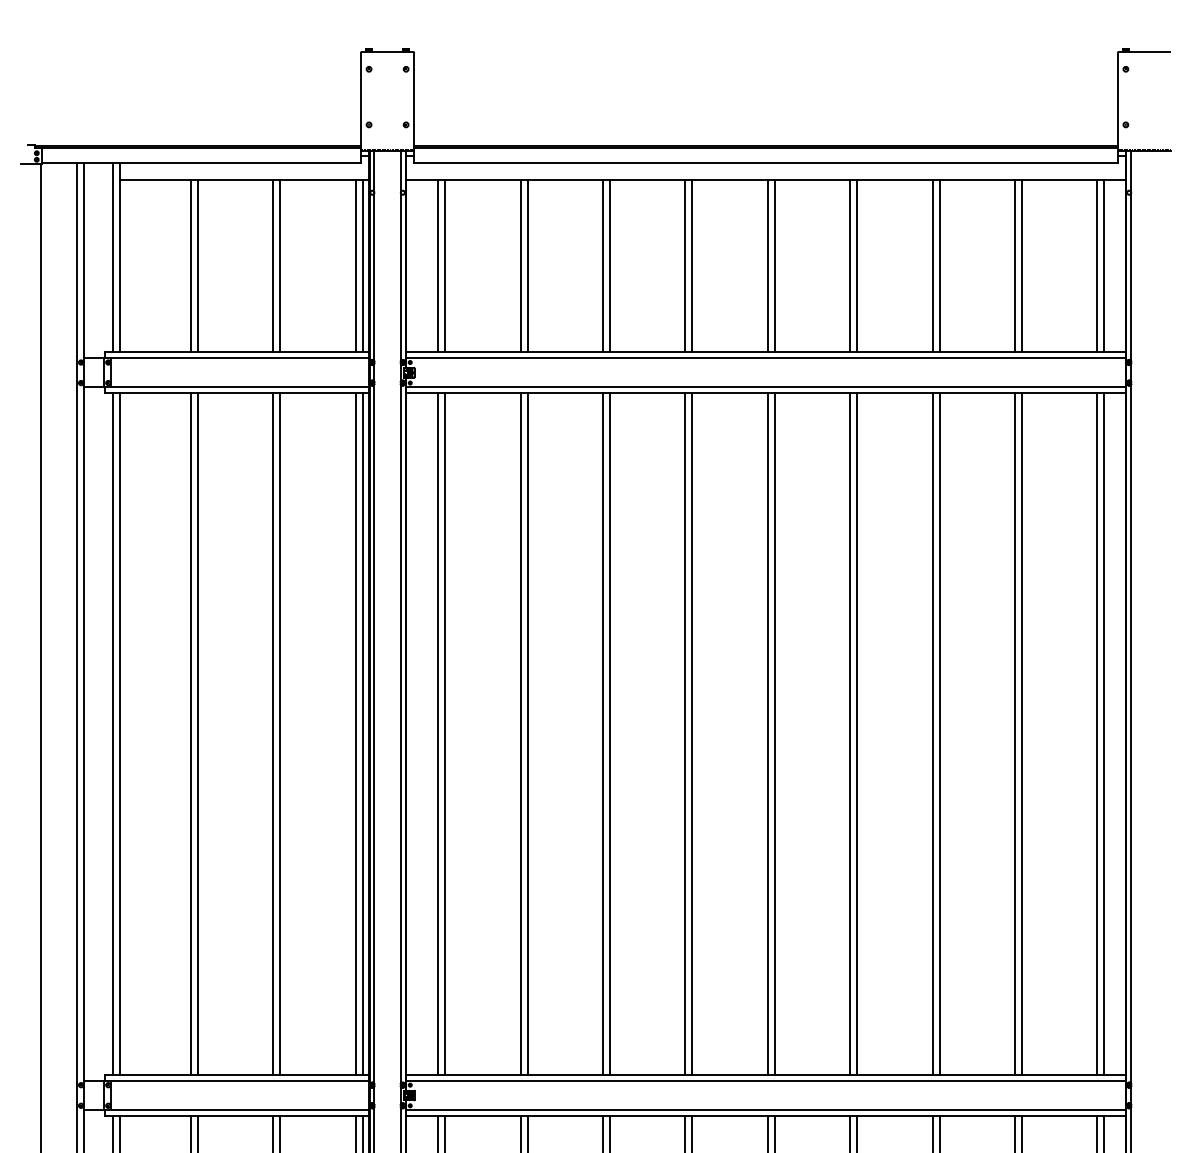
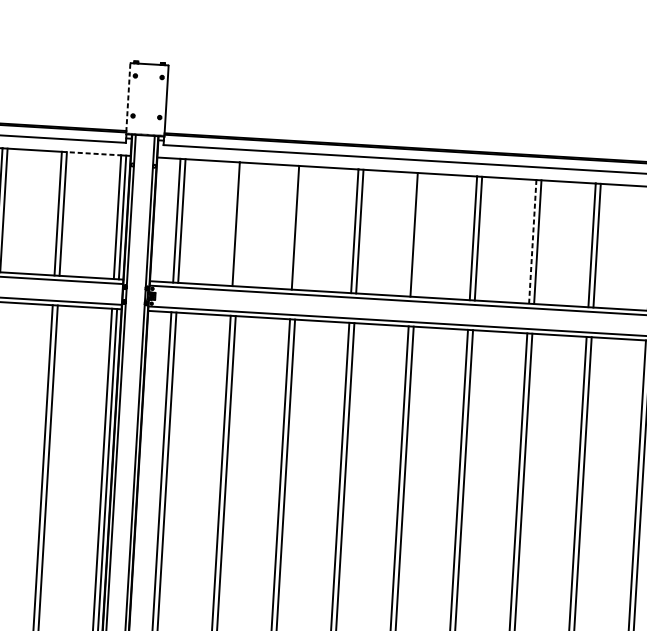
line: (361, 102) -> (128, 99), solid -> dashed
line: (315, 180) -> (92, 153), solid -> dashed
line: (527, 266) -> (241, 224), removed
line: (610, 266) -> (300, 228), removed
line: (774, 266) -> (418, 235), removed
line: (932, 266) -> (532, 242), solid -> dashed

